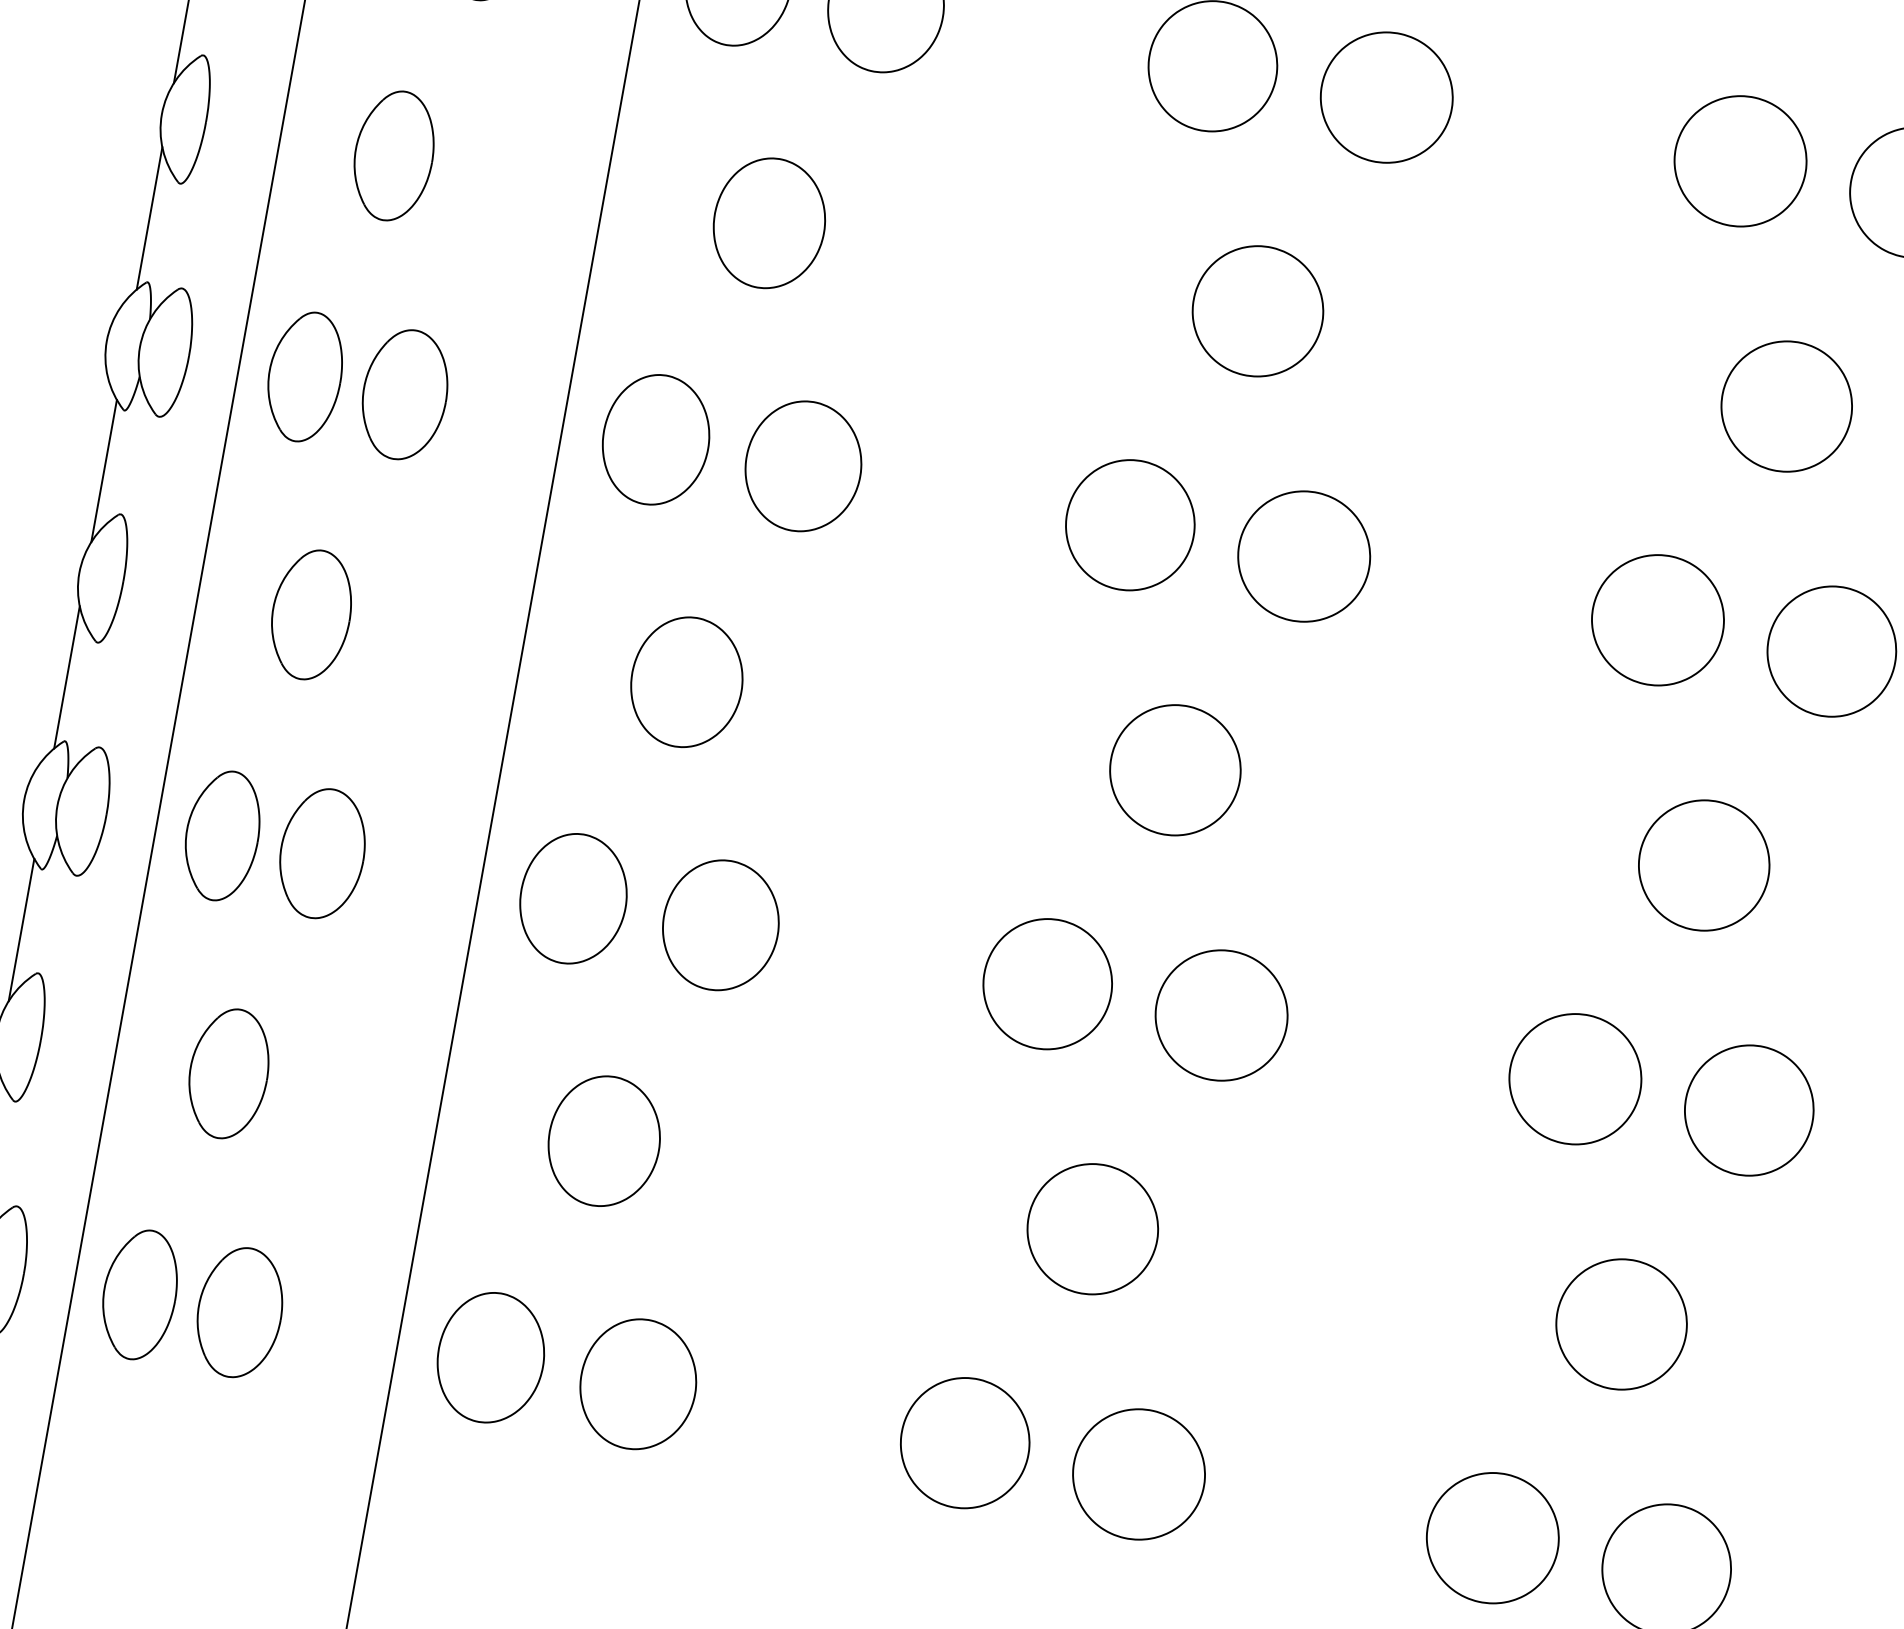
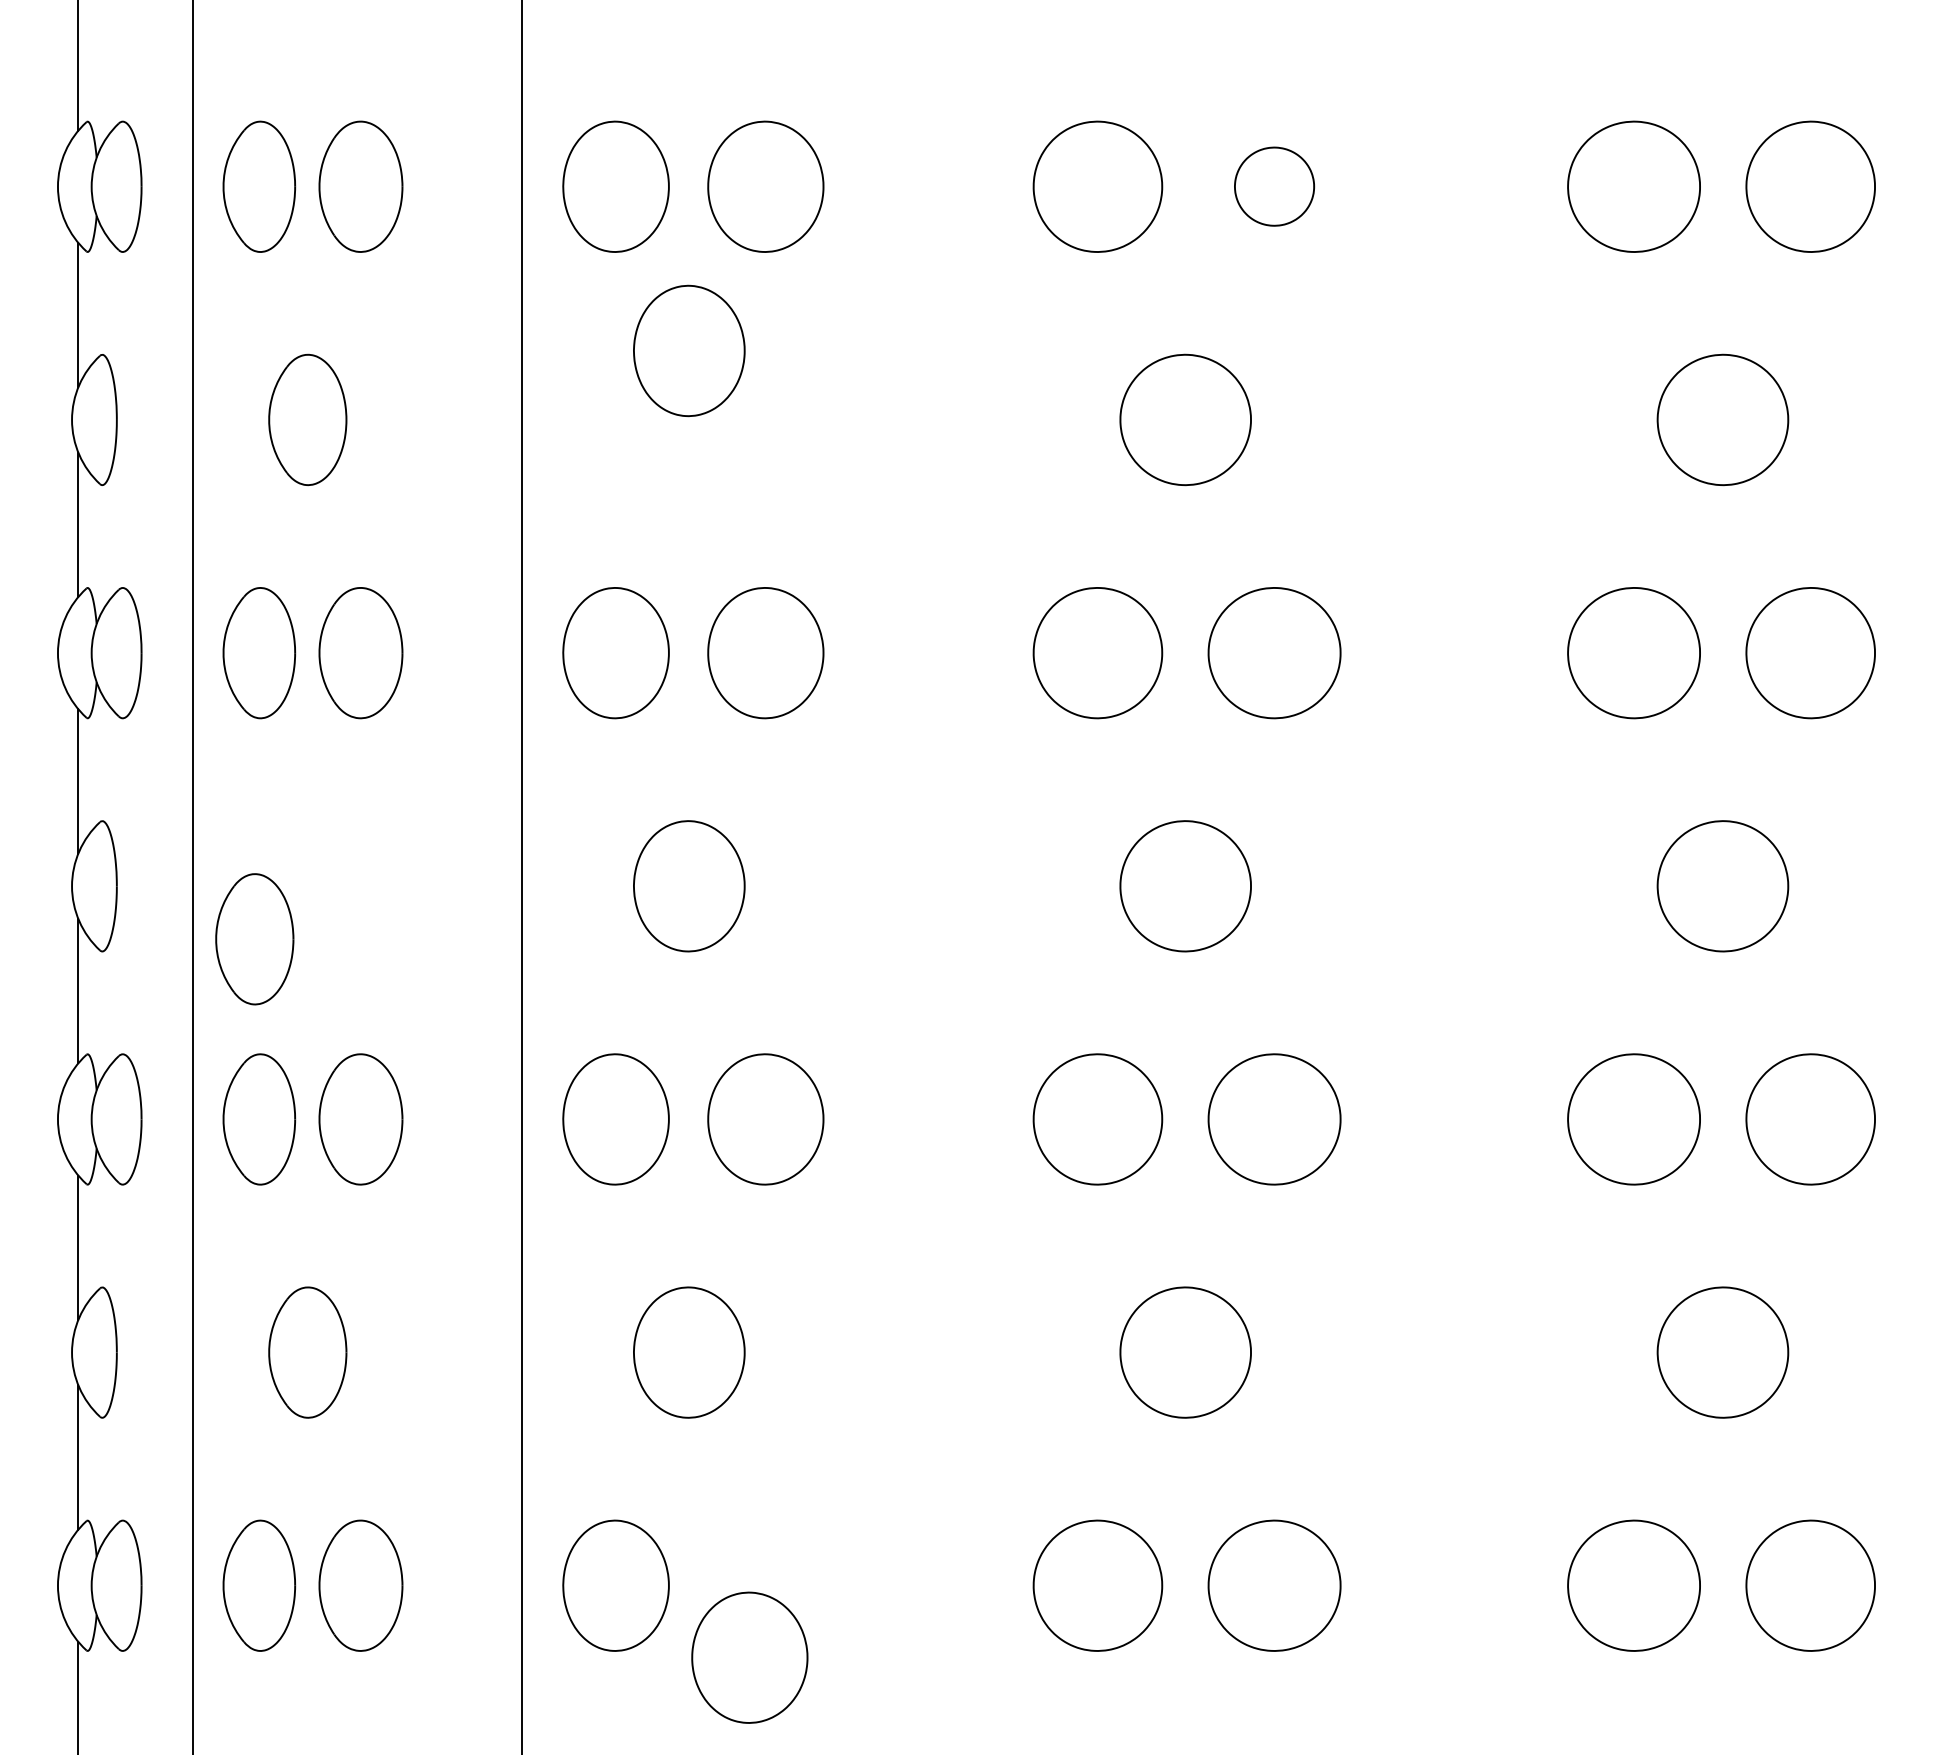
part: (1386, 97) -> (1274, 186), size x0.6
part: (769, 223) -> (689, 350), moved
part: (311, 615) -> (254, 939), moved
part: (638, 1384) -> (749, 1657), moved

